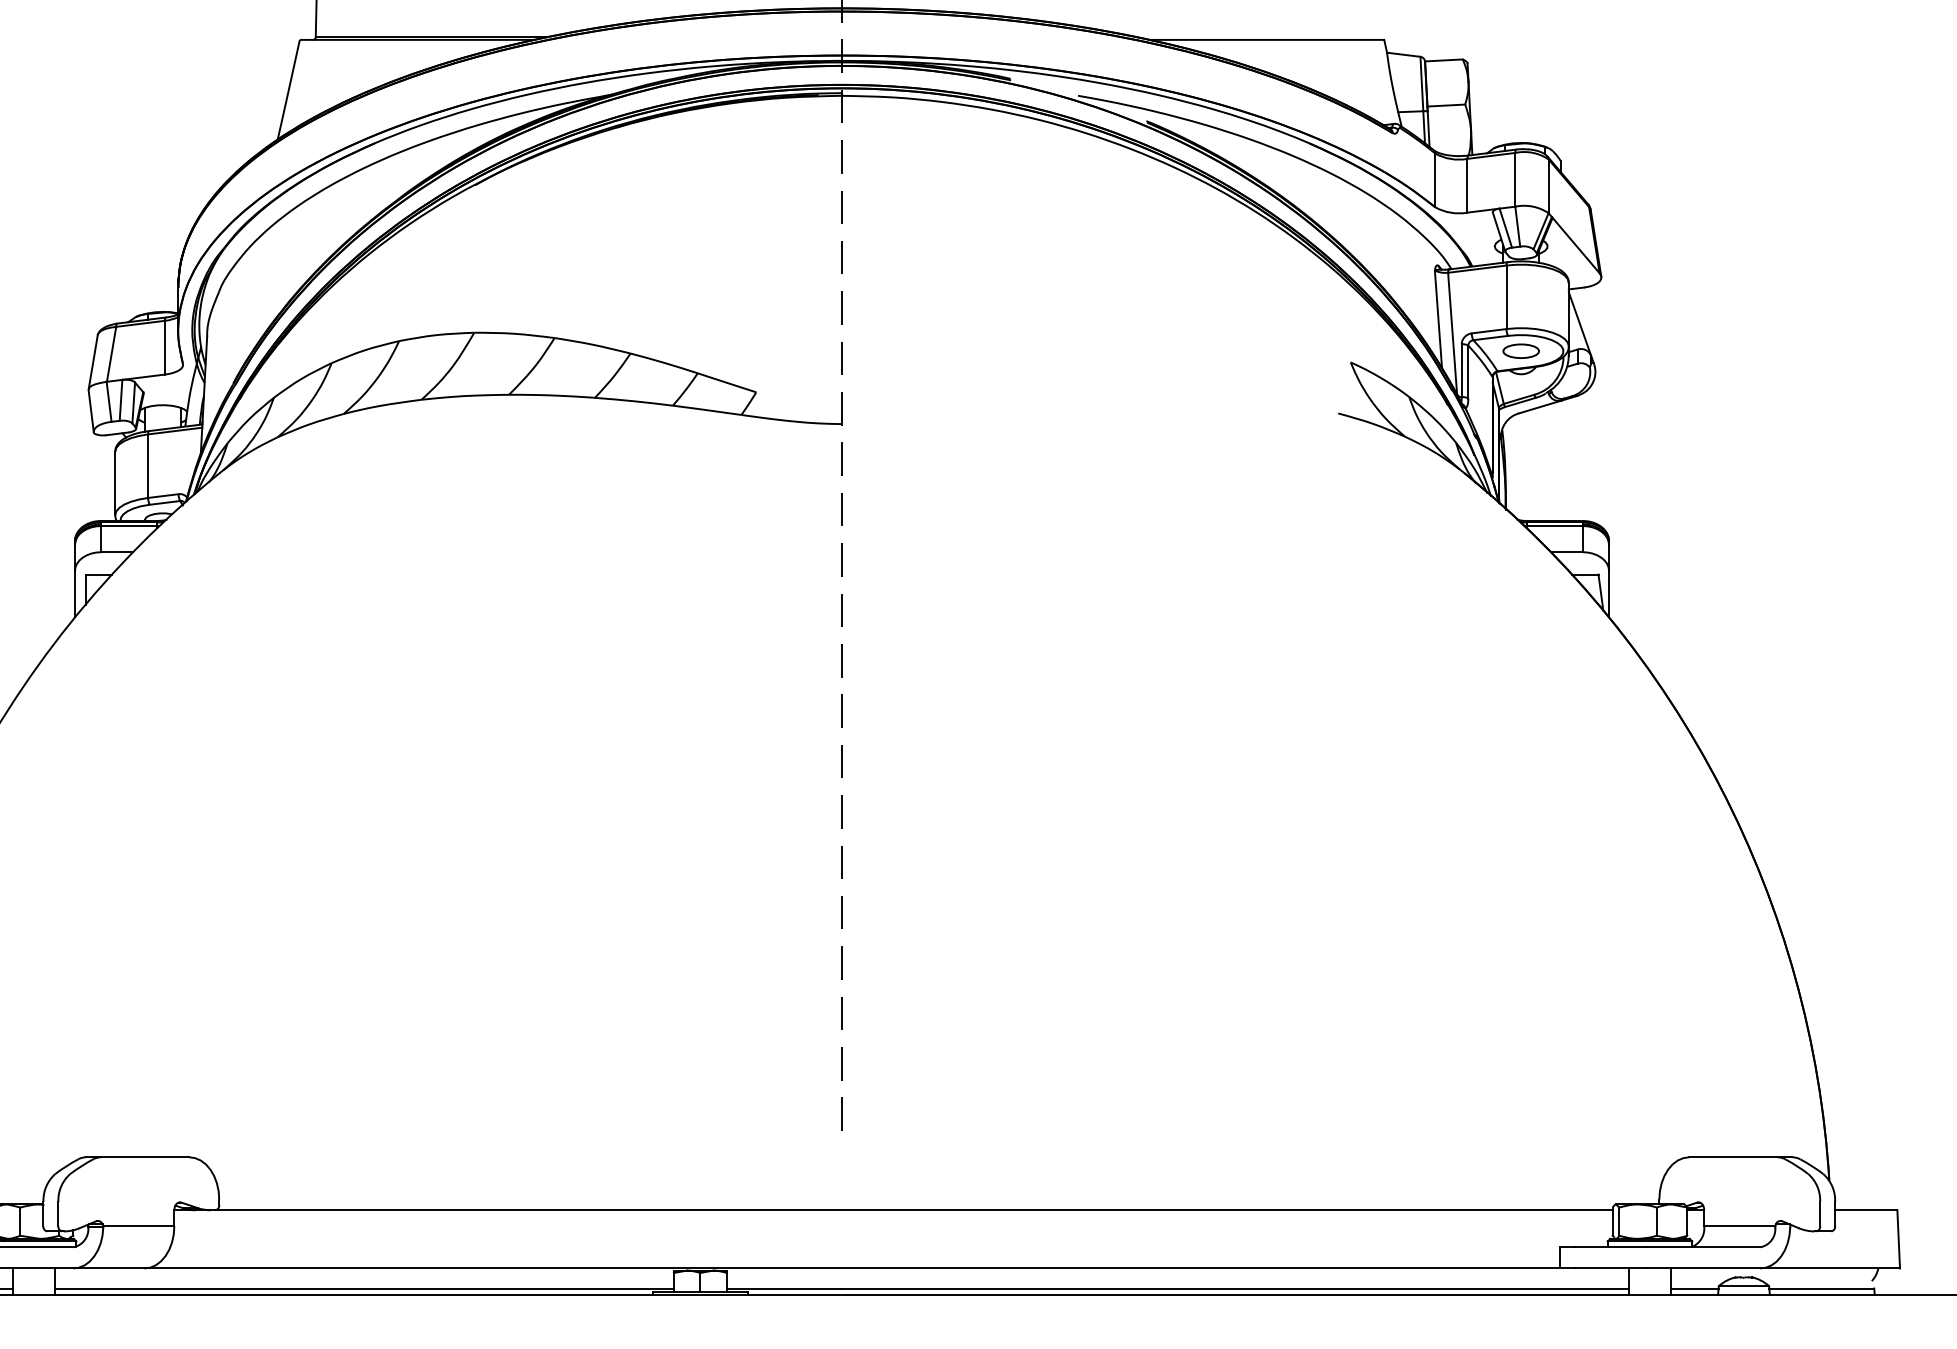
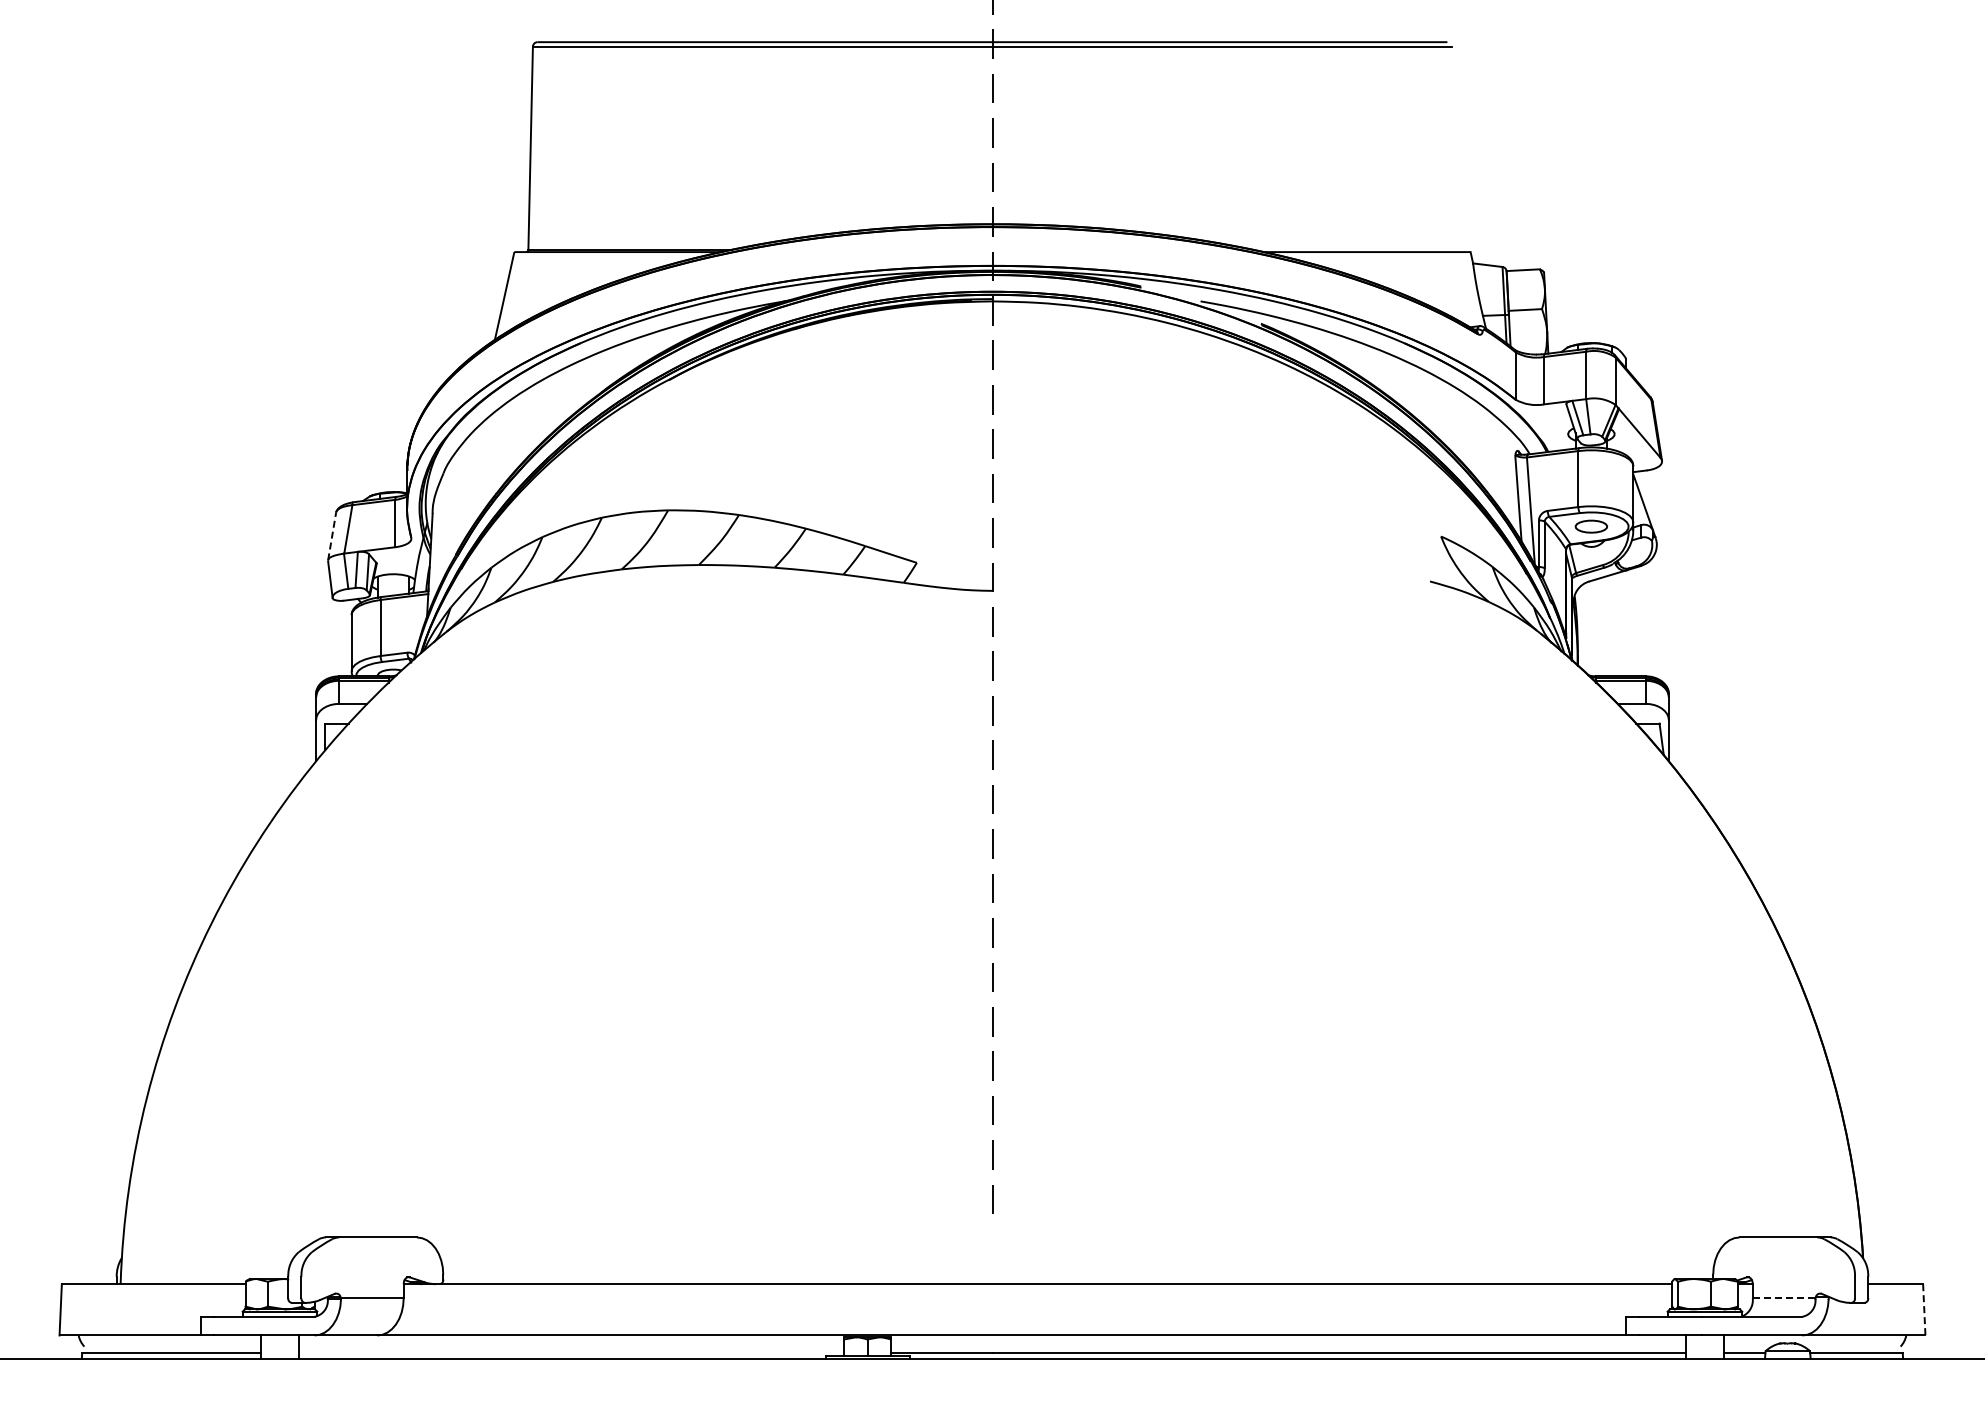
line: (93, 361) -> (332, 535), solid -> dashed
line: (1740, 1226) -> (1784, 1298), solid -> dashed
line: (1898, 1239) -> (1924, 1309), solid -> dashed
line: (364, 1288) -> (571, 1353), removed

